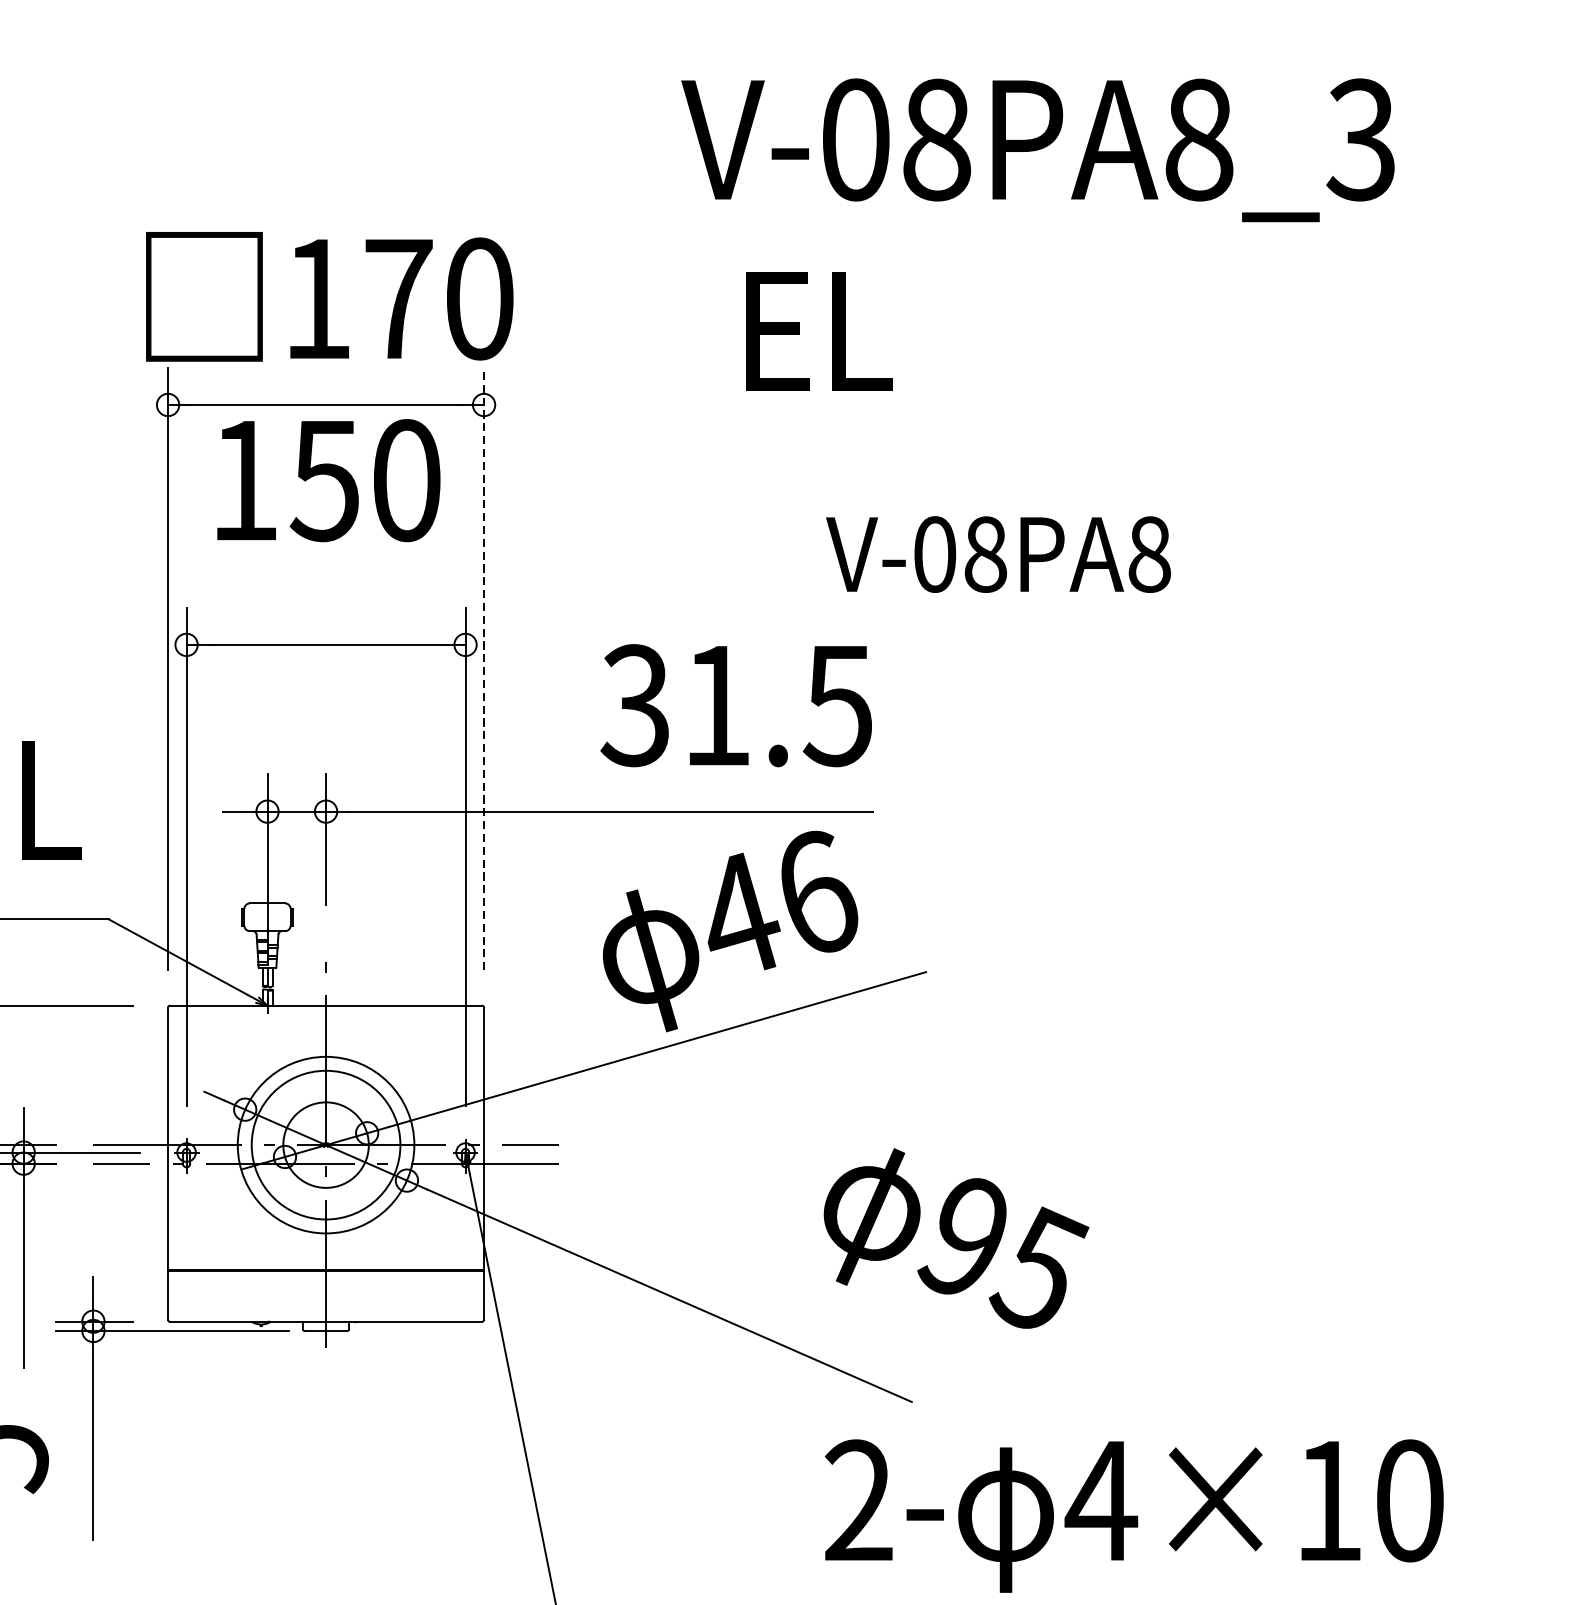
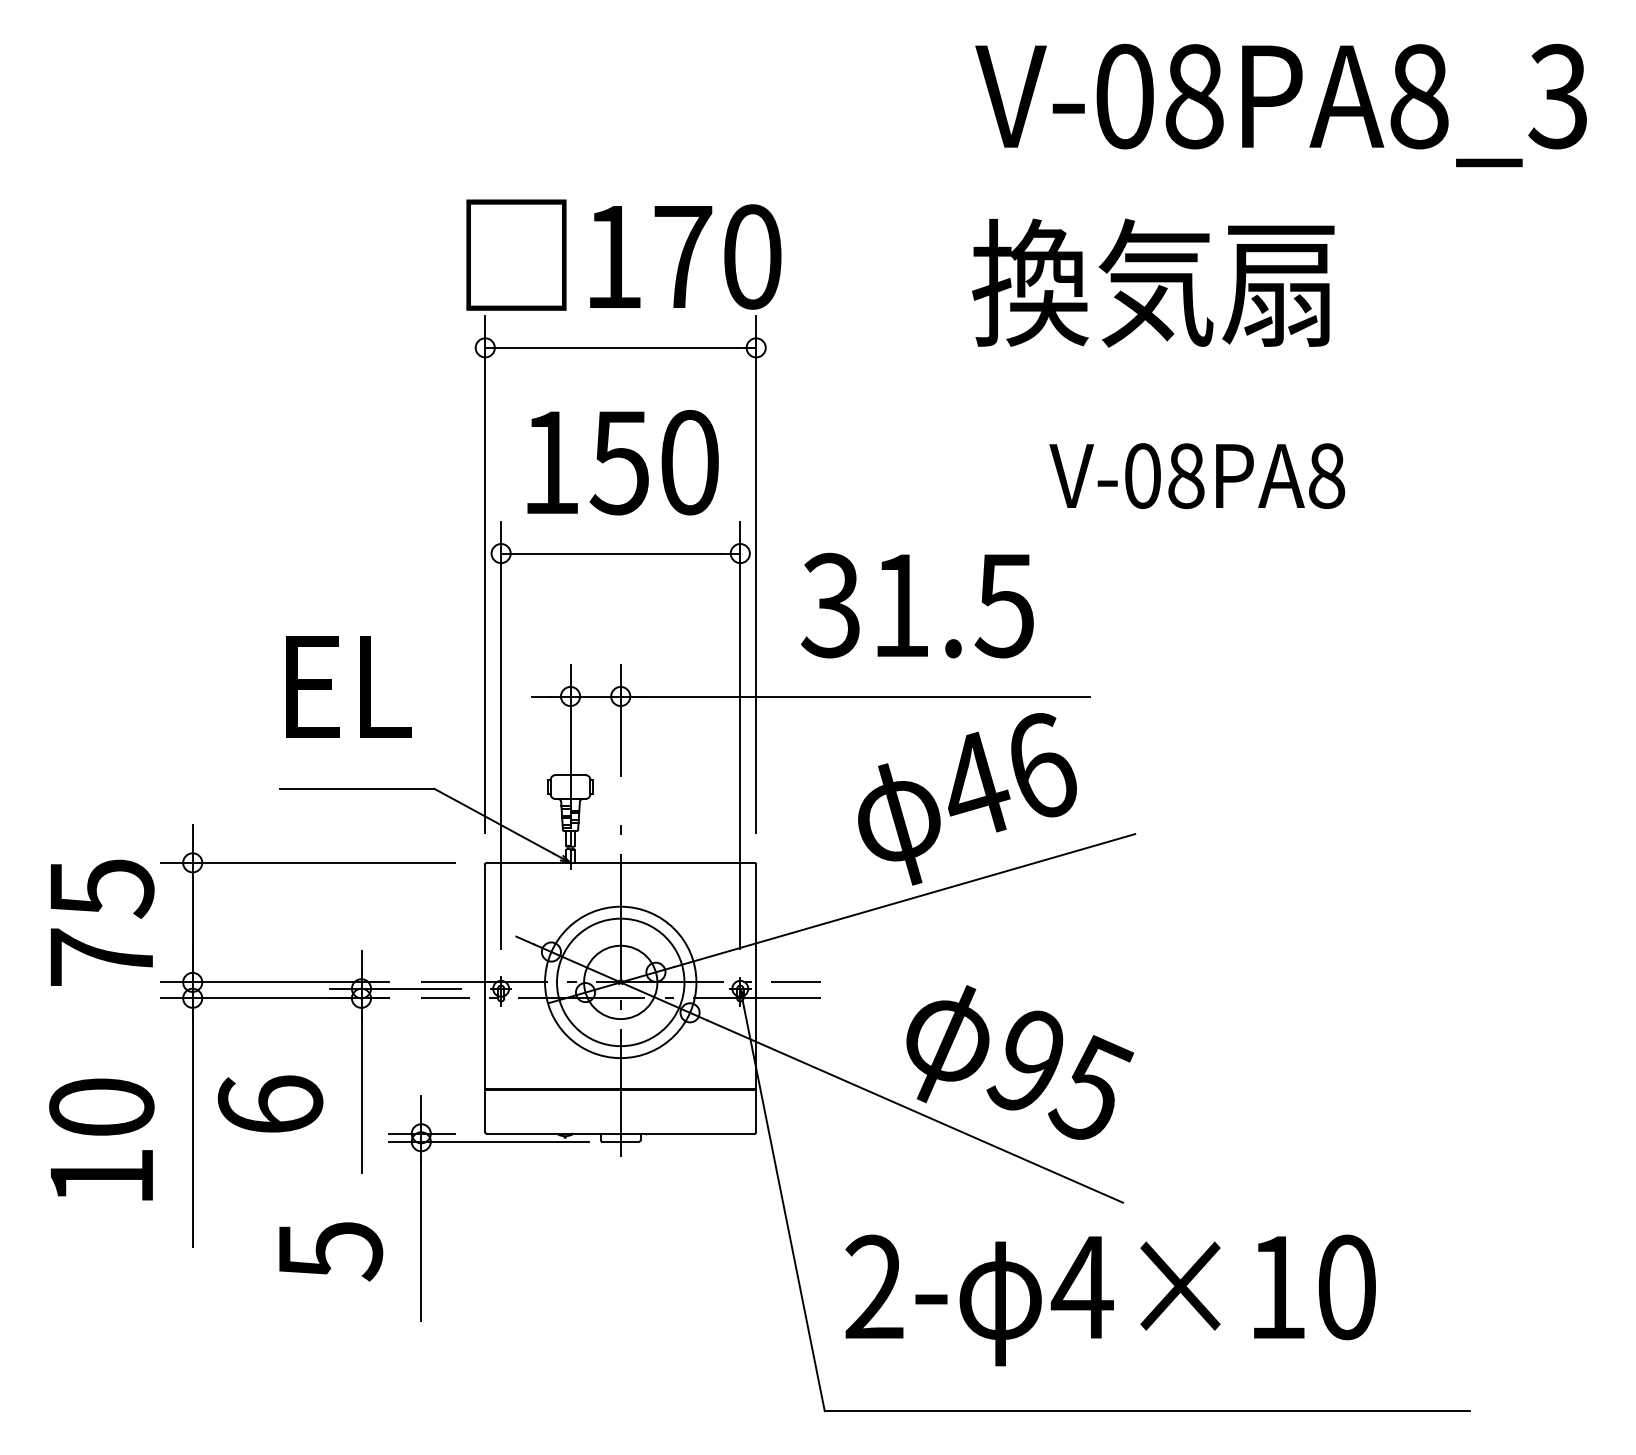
text: (1037, 150) -> (1280, 105), moved
text: (947, 328) -> (1153, 282), EL -> 換気扇
text: (328, 480) -> (622, 462), moved
line: (484, 668) -> (756, 573), dashed -> solid
text: (736, 705) -> (917, 605), moved
text: (955, 1238) -> (1019, 1062), moved
text: (1134, 1516) -> (1110, 1300), moved

